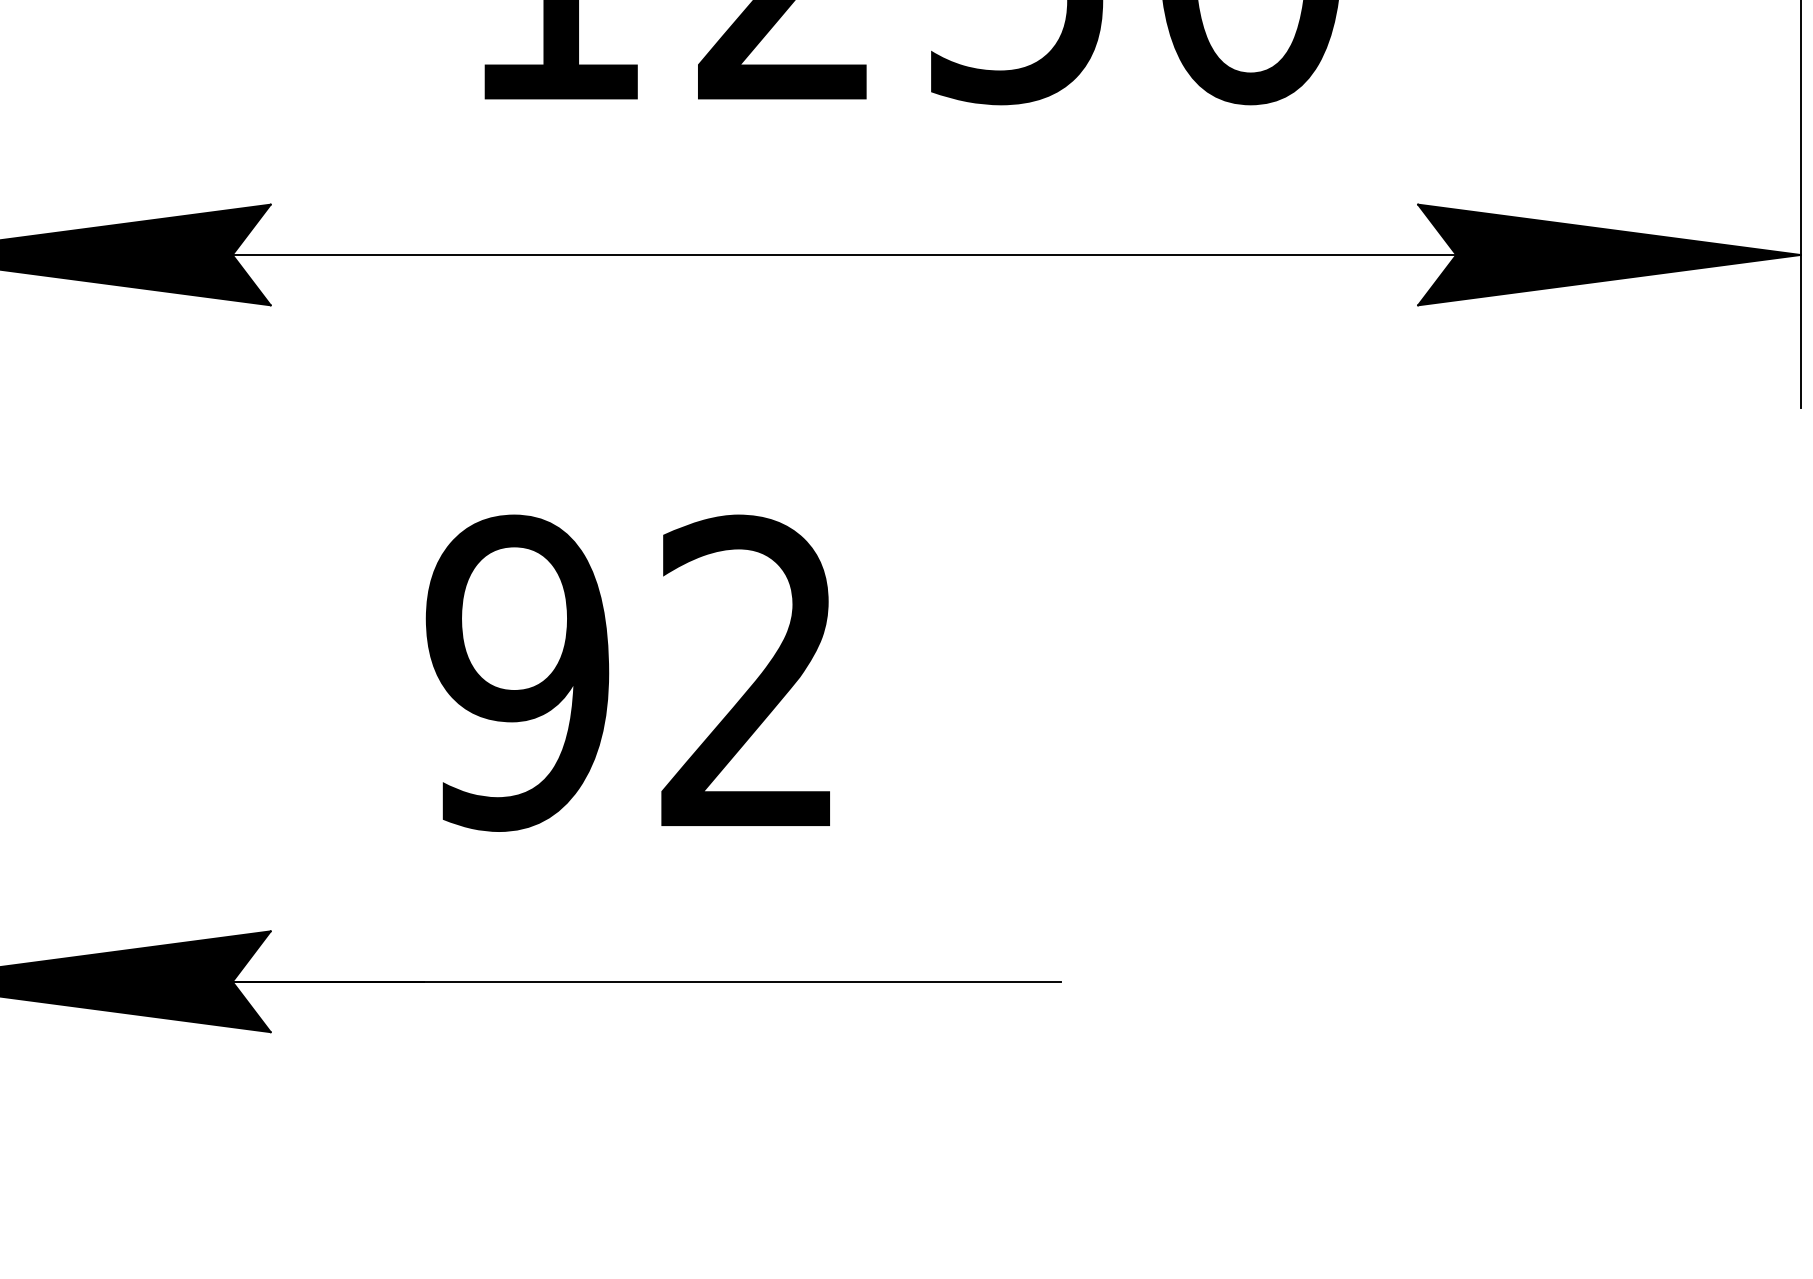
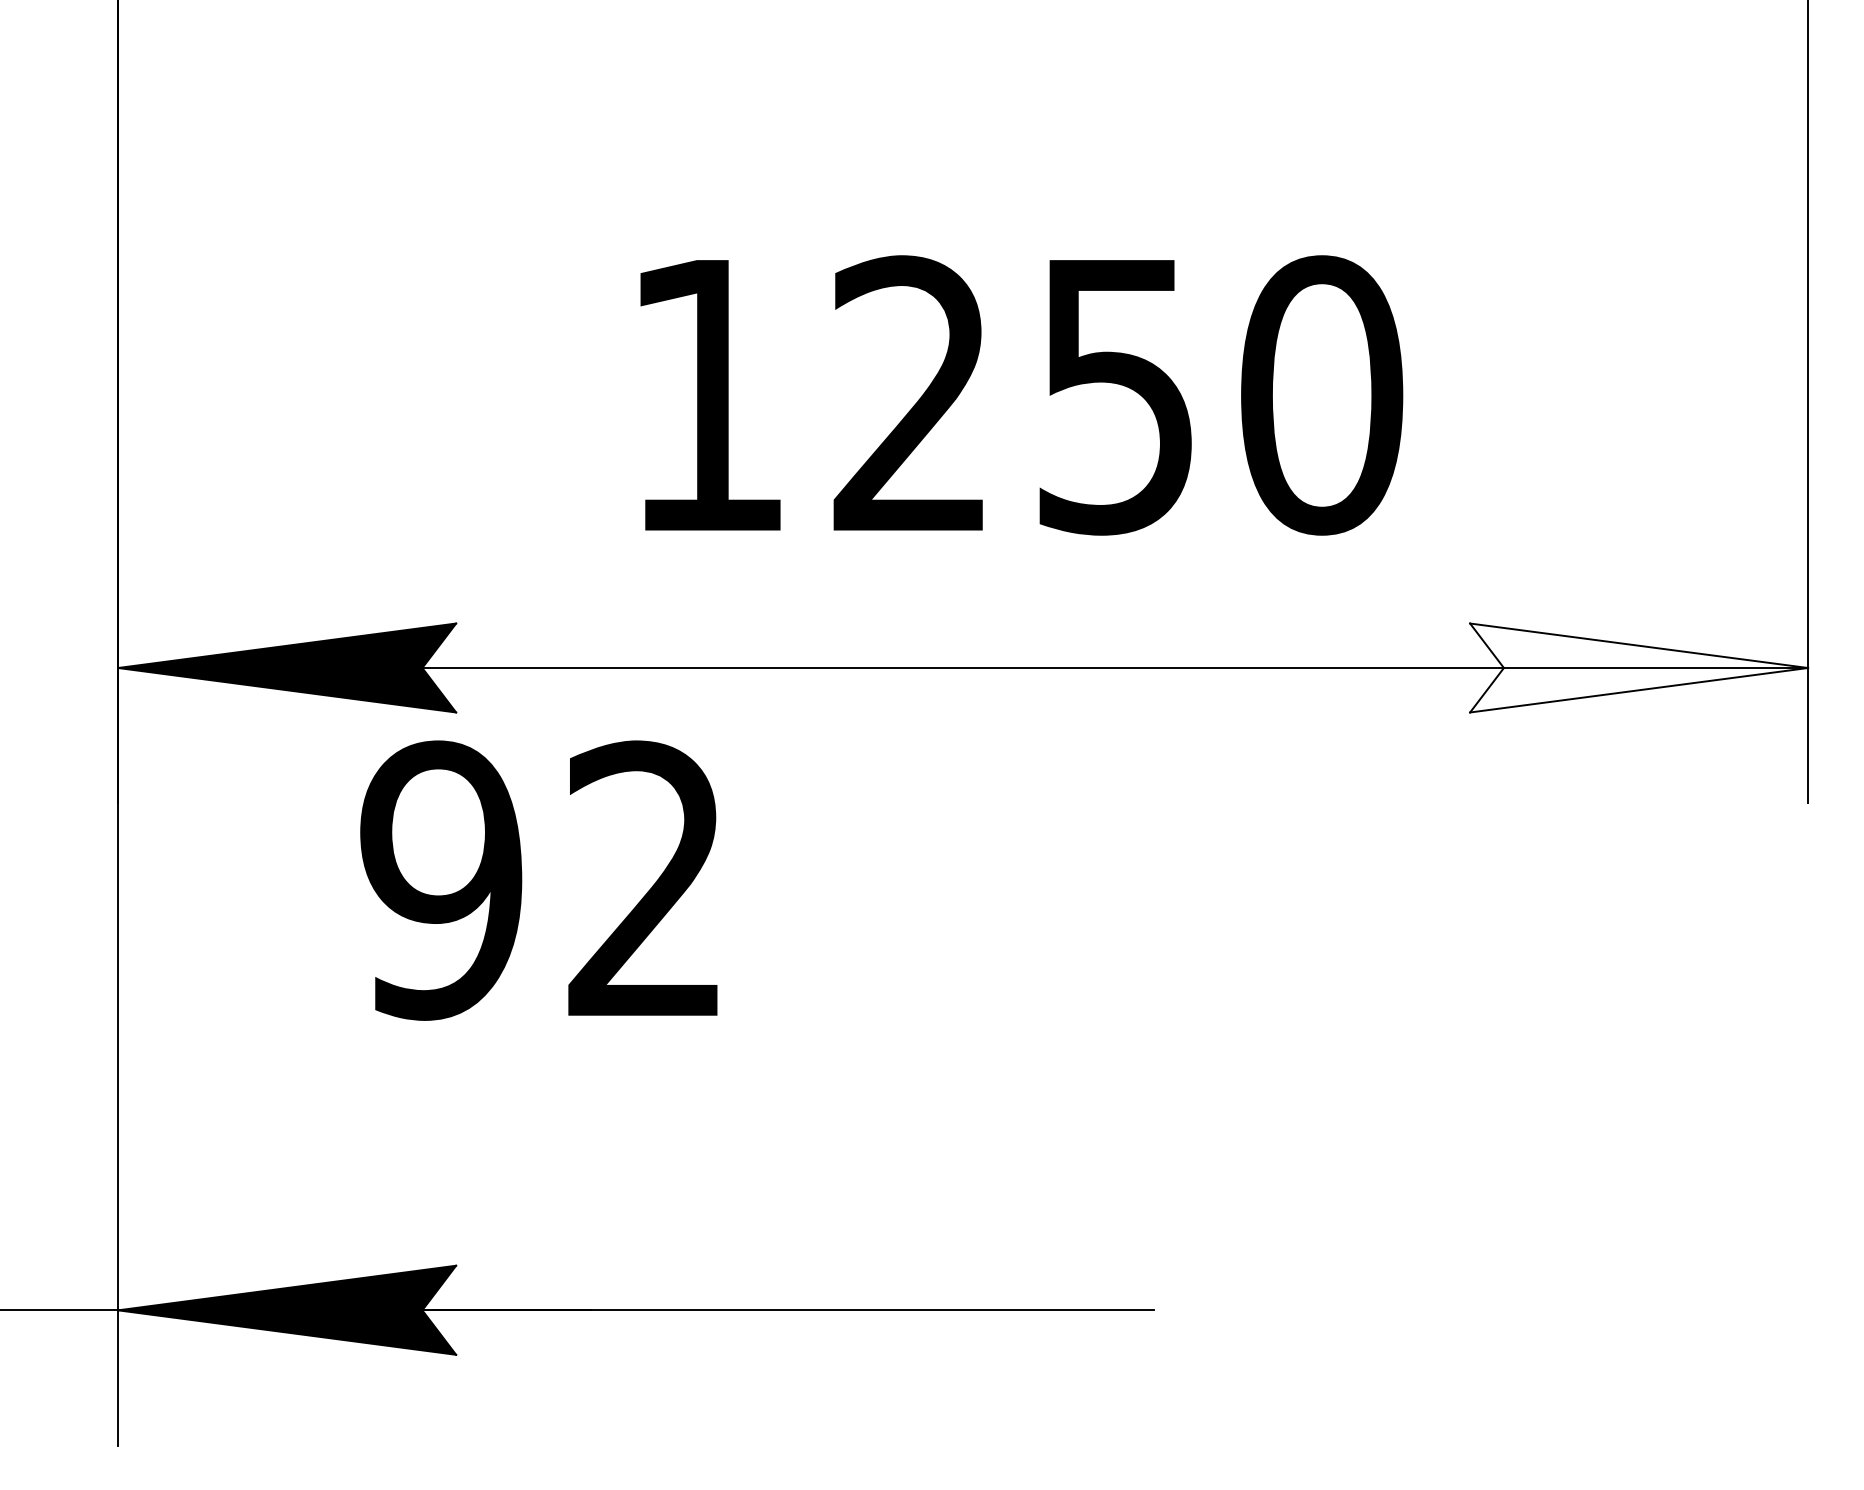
fill: (1609, 254) -> (1639, 667), removed
text: (627, 673) -> (538, 880), moved

